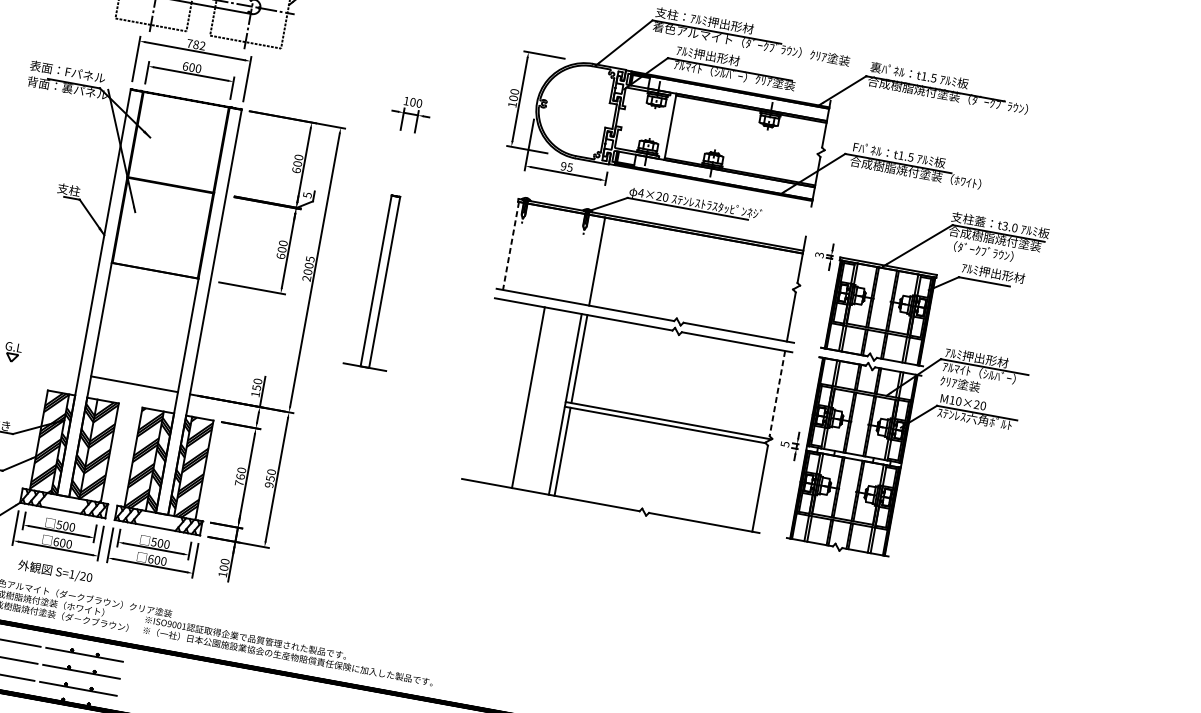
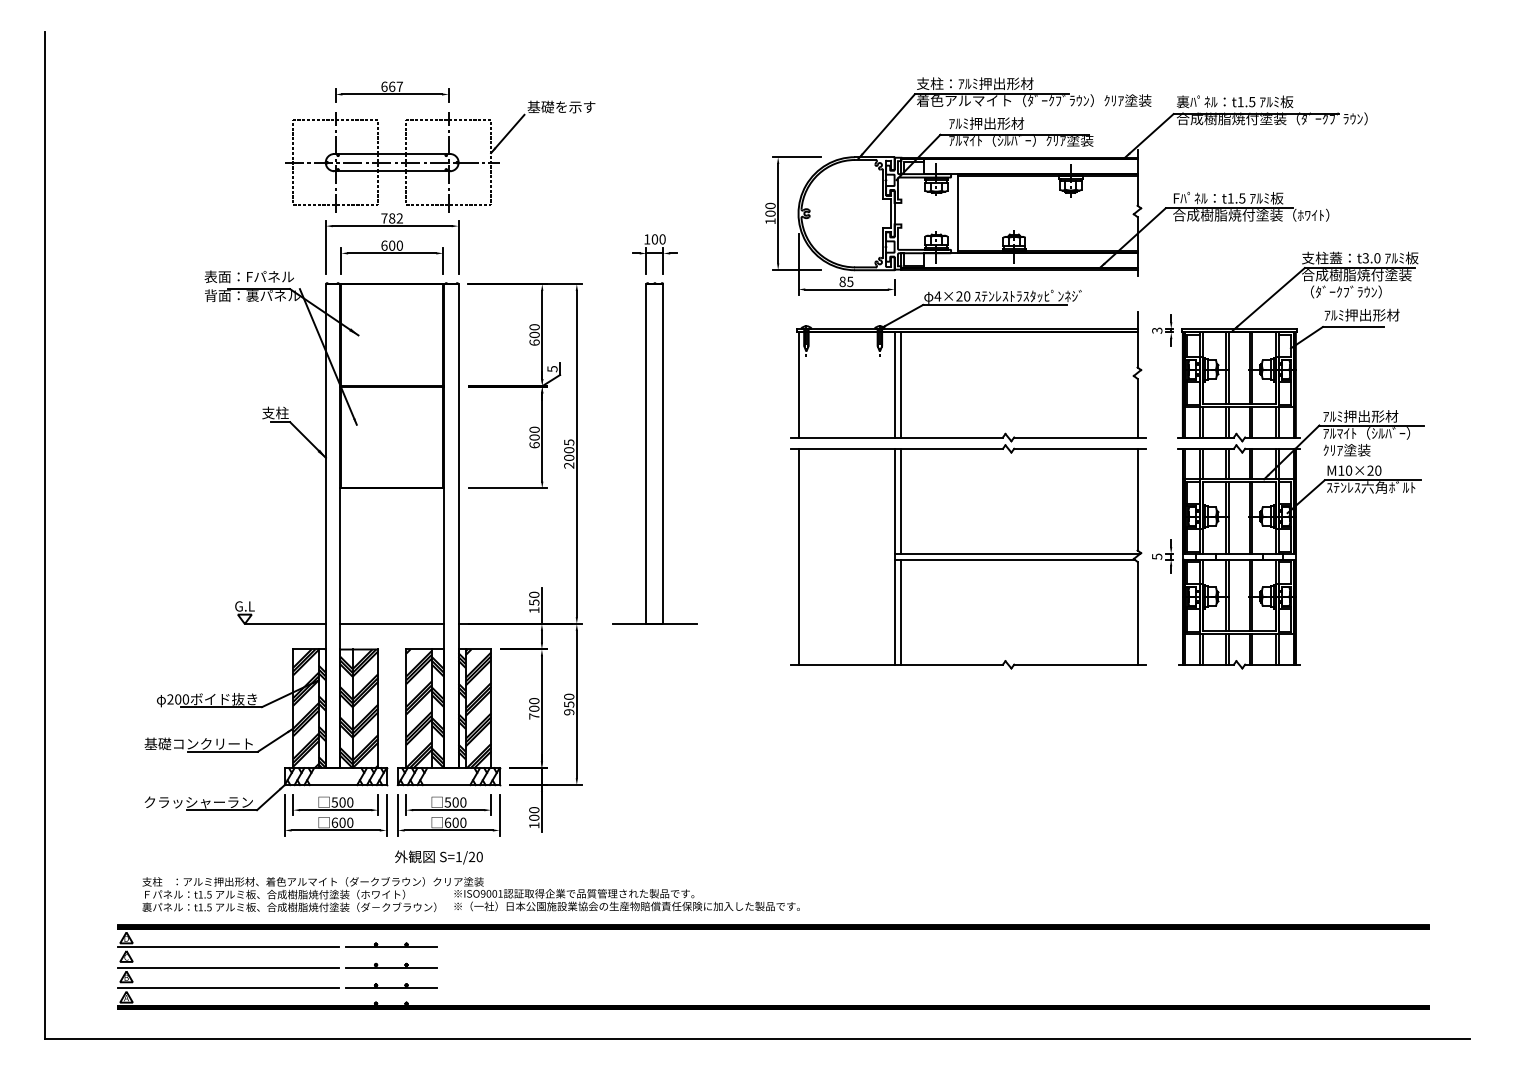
text: (563, 166) -> (842, 281), 95 -> 85
line: (511, 245) -> (798, 384), dashed -> solid
line: (591, 260) -> (894, 384), added
part: (380, 281) -> (654, 453), size x1.67
line: (44, 368) -> (284, 624), added
line: (777, 393) -> (1137, 499), dashed -> solid
line: (528, 397) -> (798, 556), moved
text: (240, 476) -> (534, 708), 760 -> 700
text: (54, 571) -> (438, 857), moved

